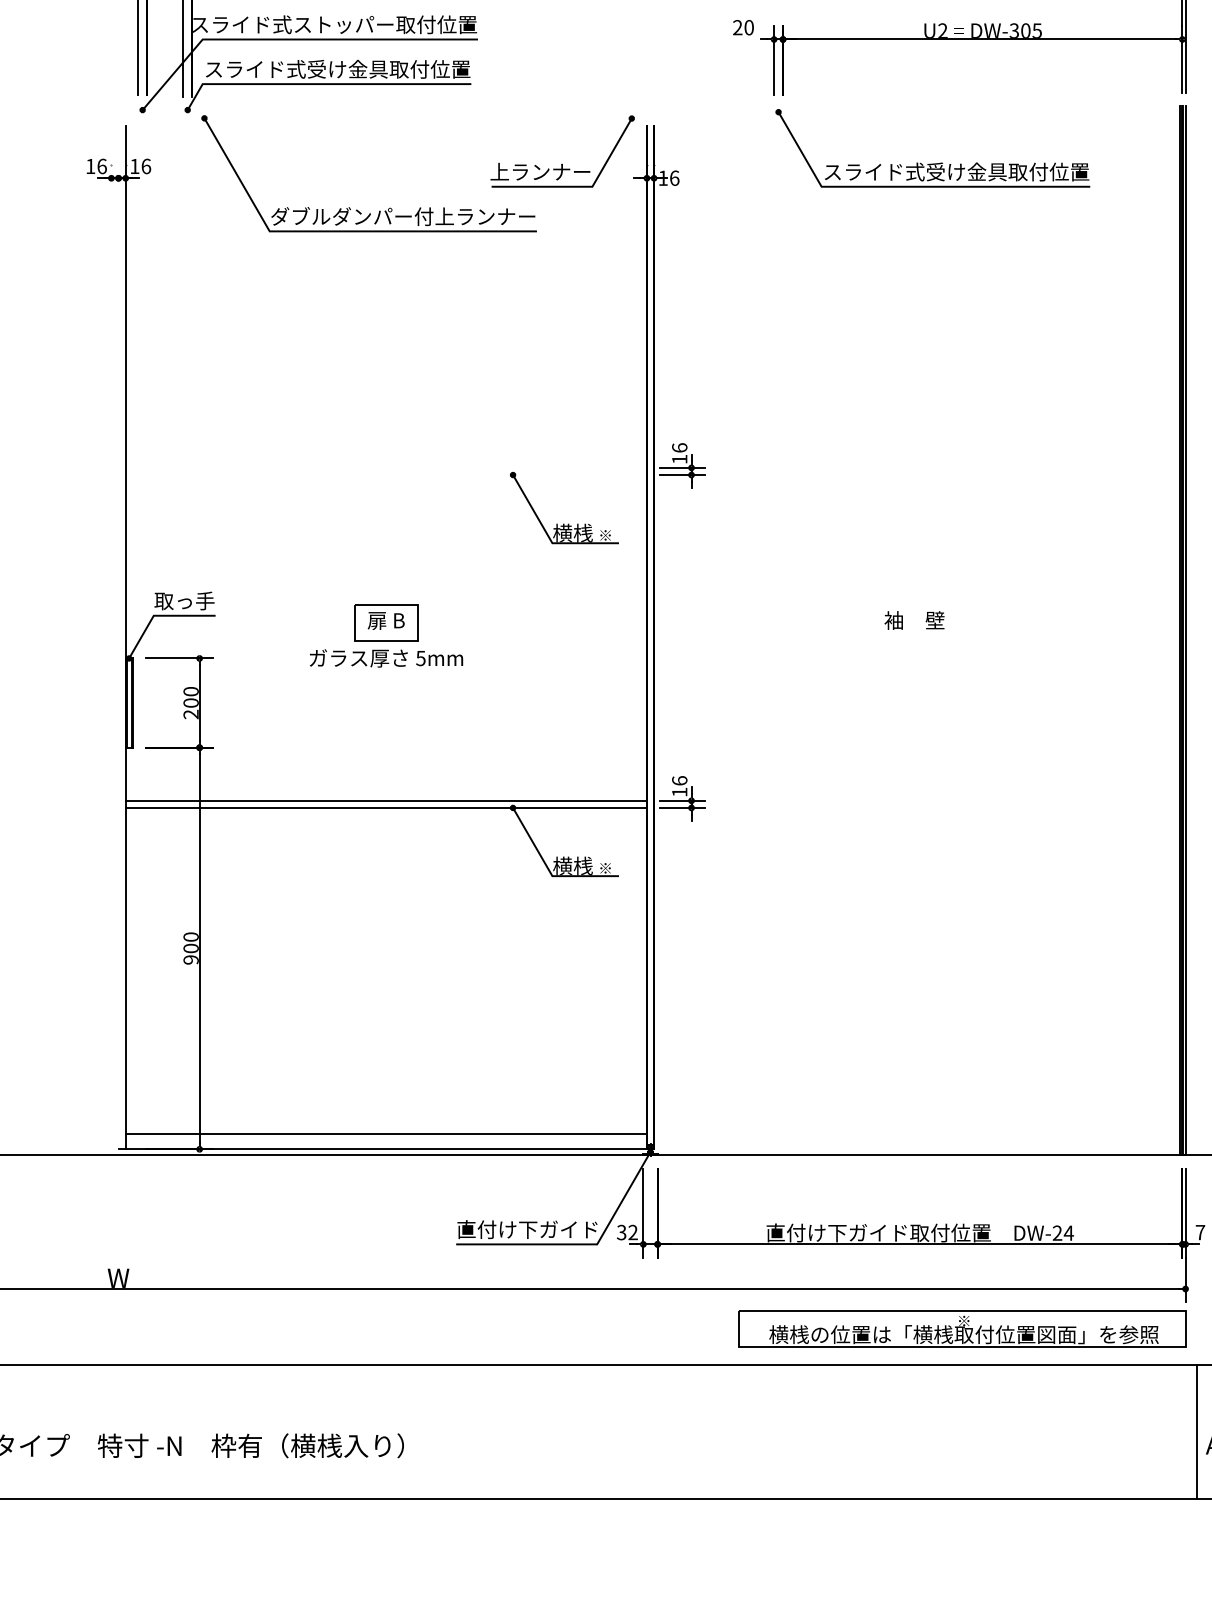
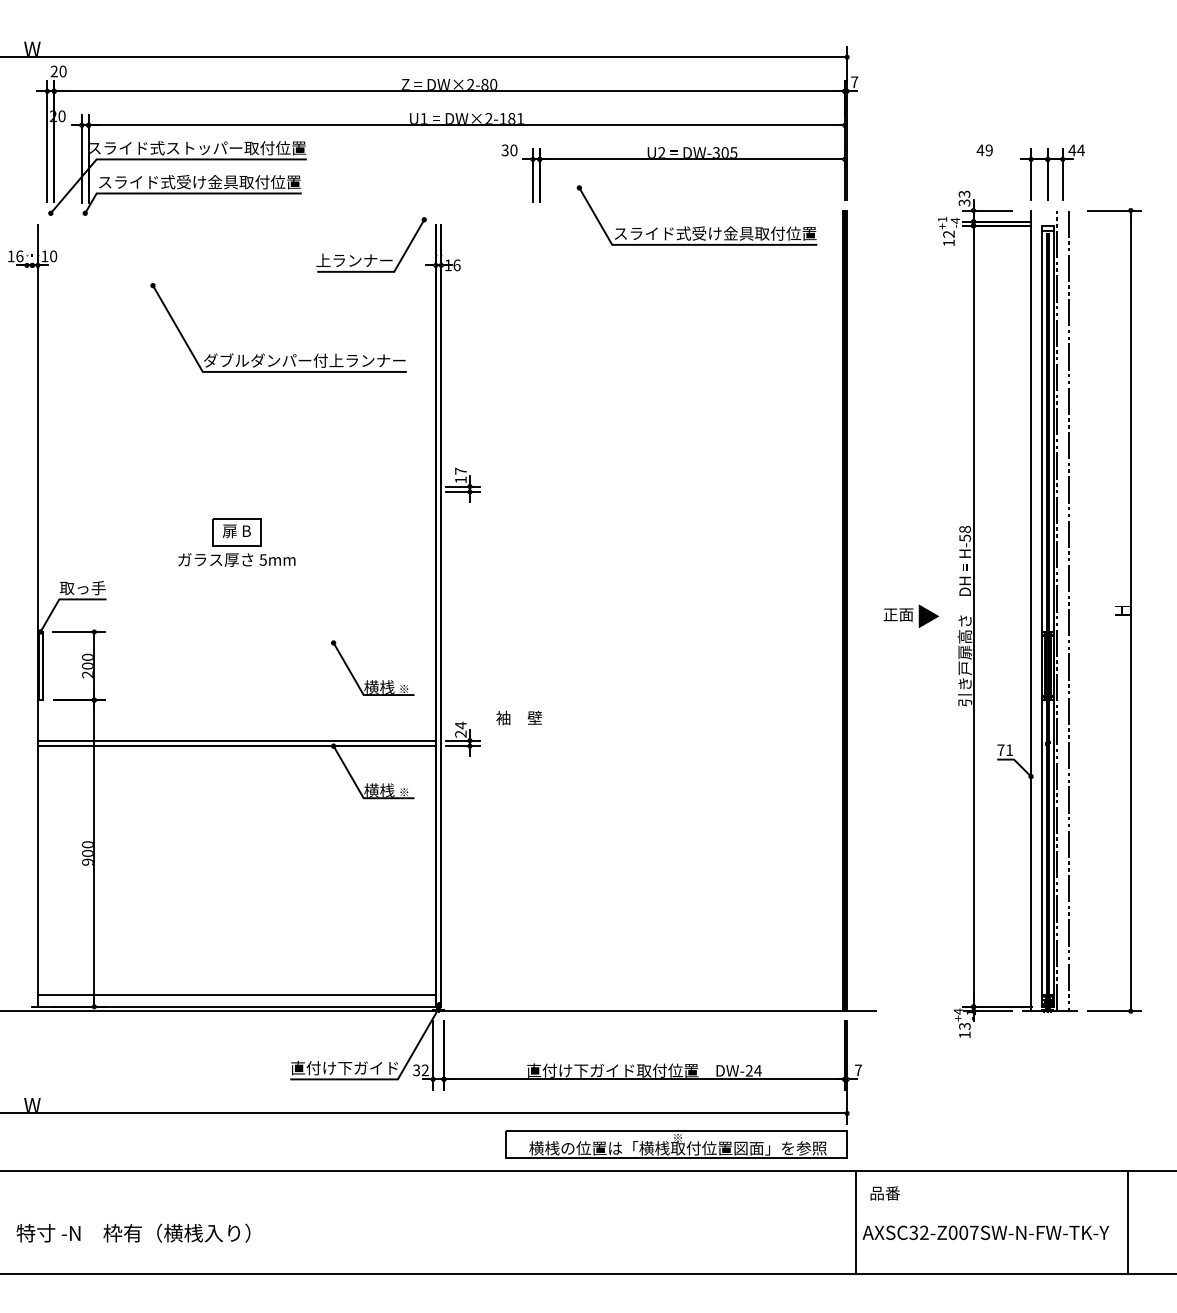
text: (736, 27) -> (504, 150), 20 -> 30
part: (937, 162) -> (700, 226), moved
text: (146, 165) -> (53, 255), 16 -> 10
part: (357, 209) -> (269, 355), moved
text: (679, 446) -> (460, 470), 16 -> 17
part: (563, 524) -> (372, 680), moved
text: (913, 619) -> (518, 717), moved
part: (385, 635) -> (236, 542), moved
text: (679, 786) -> (460, 729), 16 -> 24

